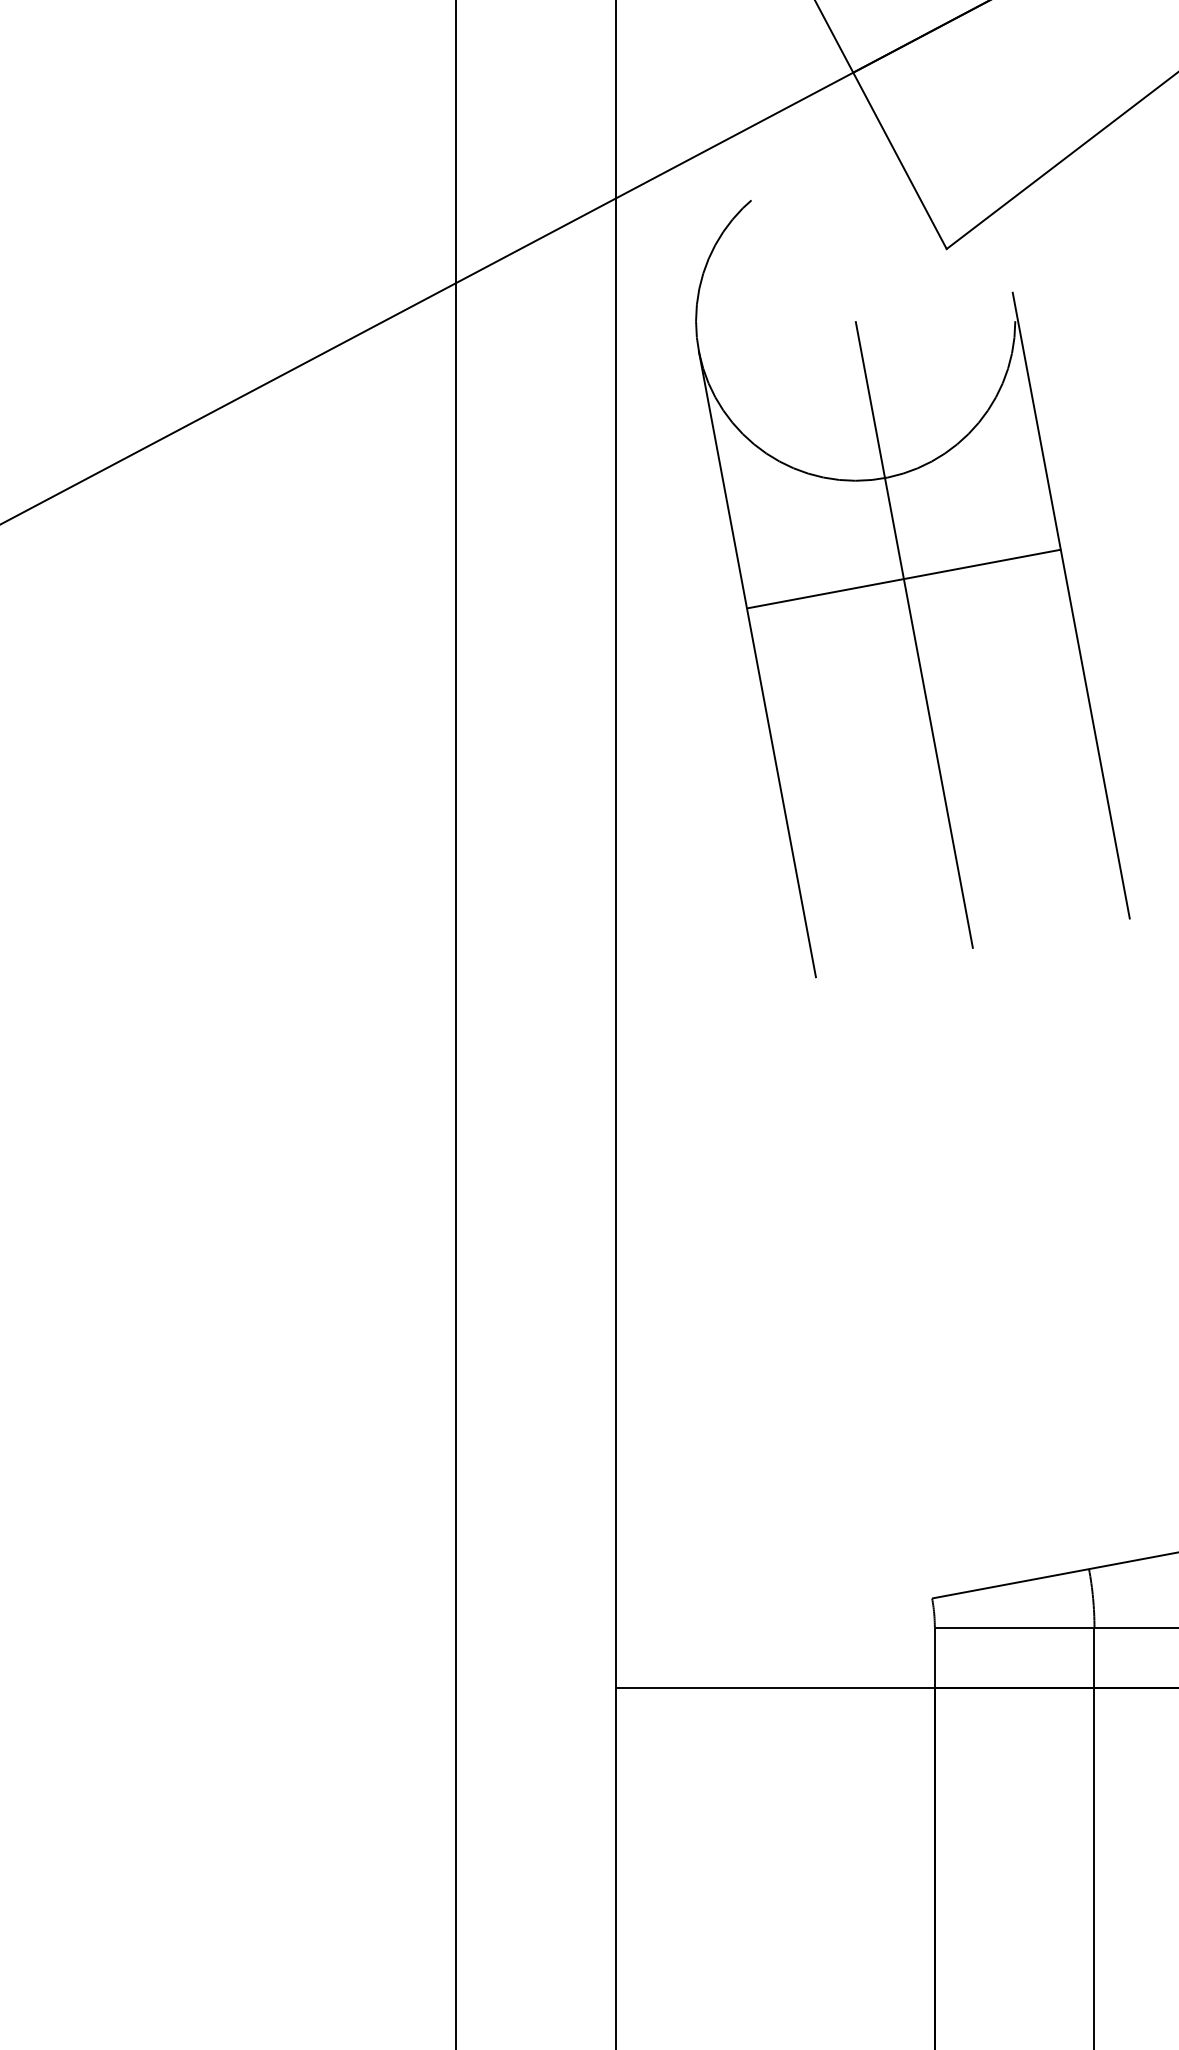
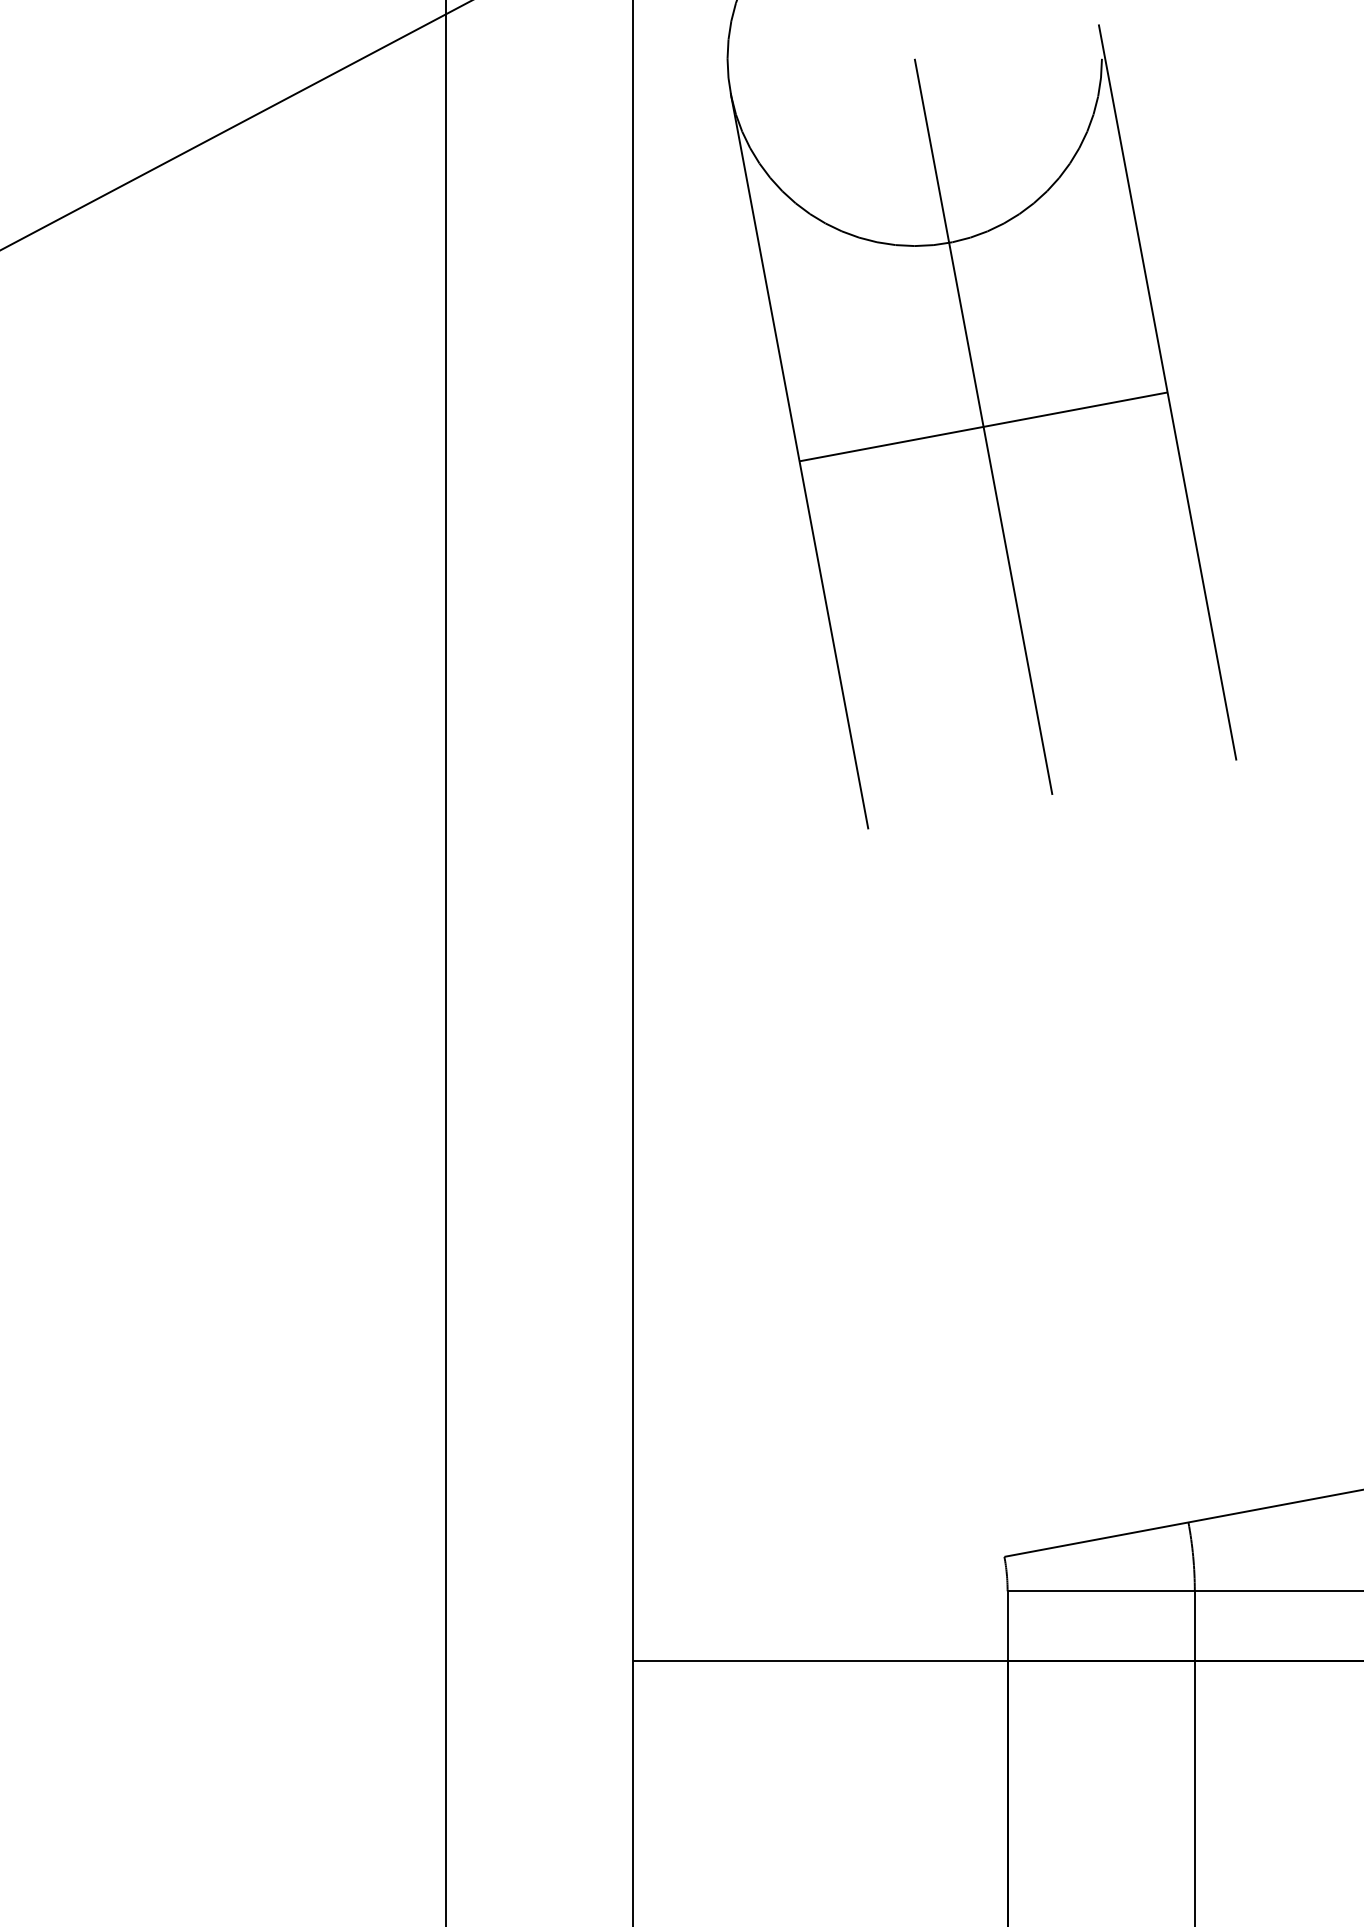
line: (904, 578) -> (983, 426), moved

